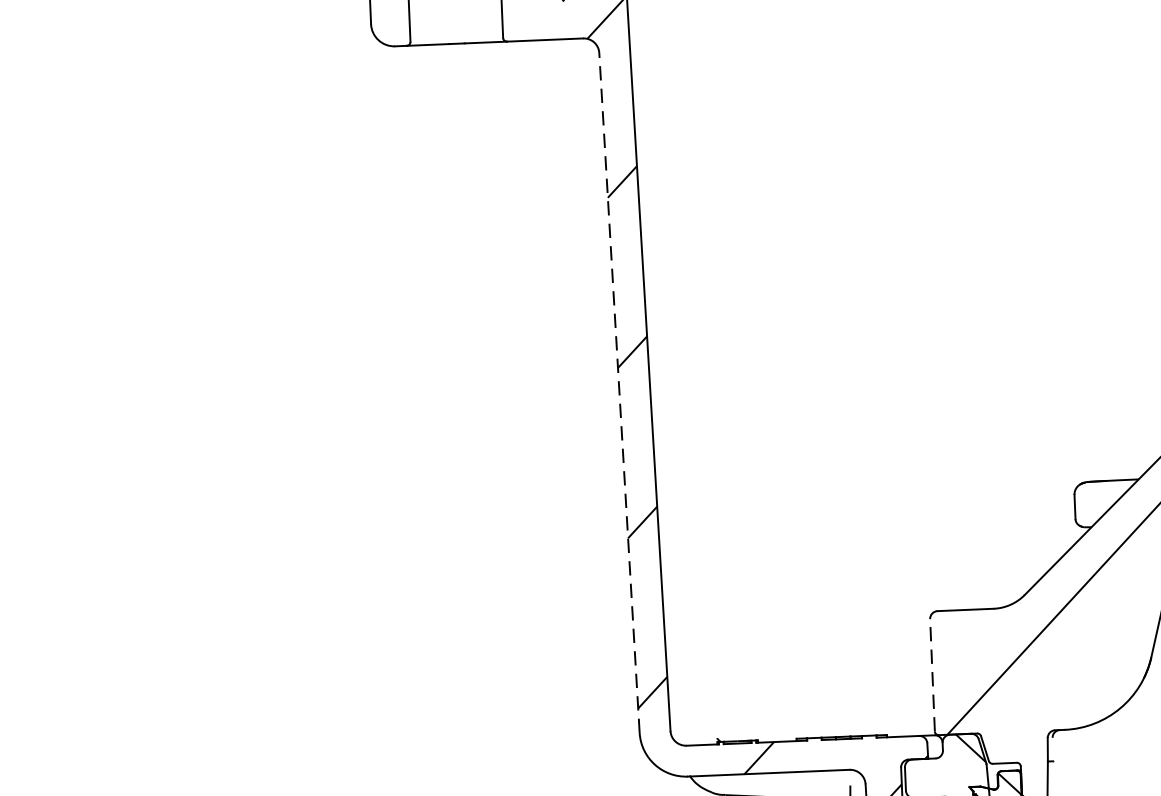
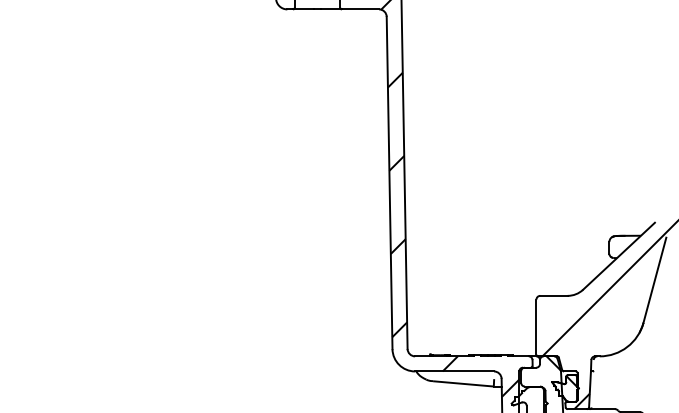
line: (619, 391) -> (389, 182), dashed -> solid
line: (932, 674) -> (536, 326), dashed -> solid

